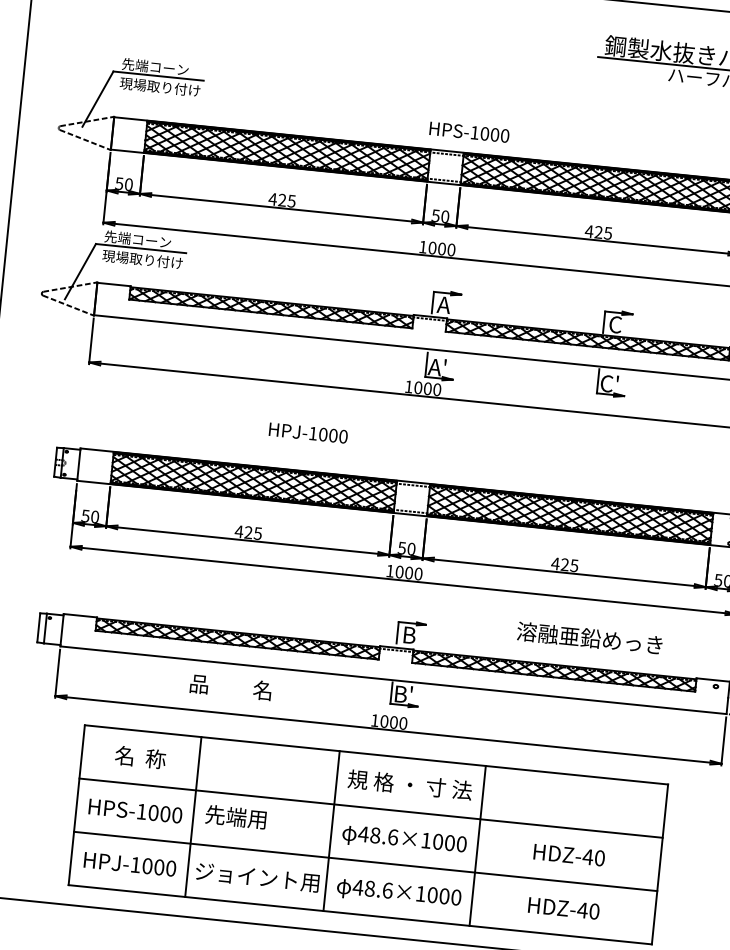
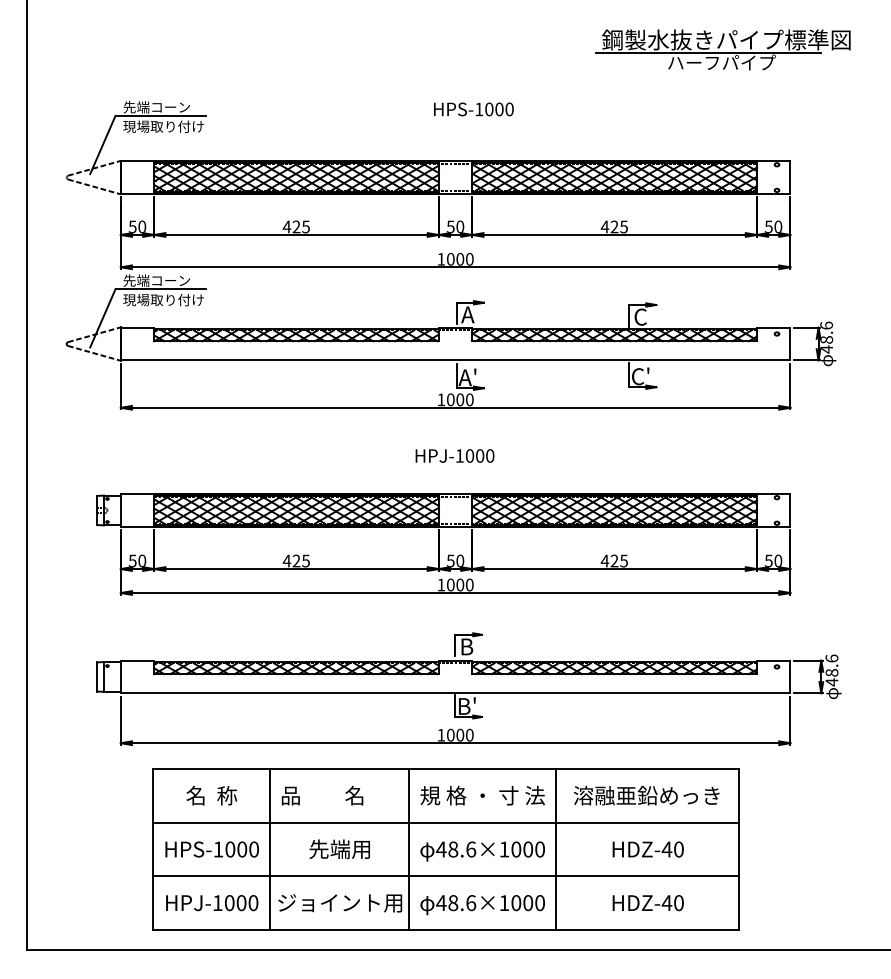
text: (469, 132) -> (473, 109), moved
text: (307, 432) -> (454, 455), moved
text: (589, 638) -> (646, 795), moved
text: (230, 687) -> (322, 795), moved
text: (235, 816) -> (339, 848), moved

